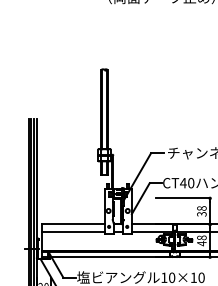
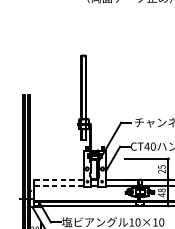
text: (201, 211) -> (161, 169), 38 -> 25
line: (72, 224) -> (58, 179), solid -> dashed
line: (72, 231) -> (58, 185), solid -> dashed

